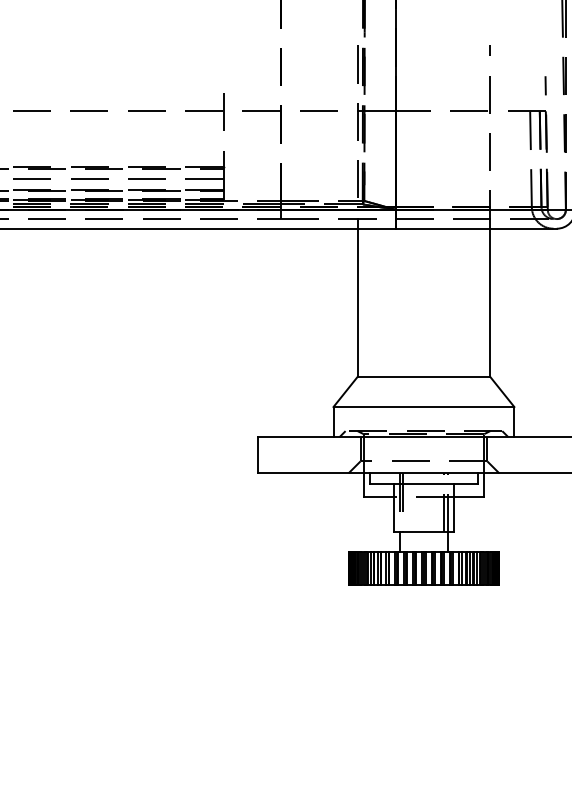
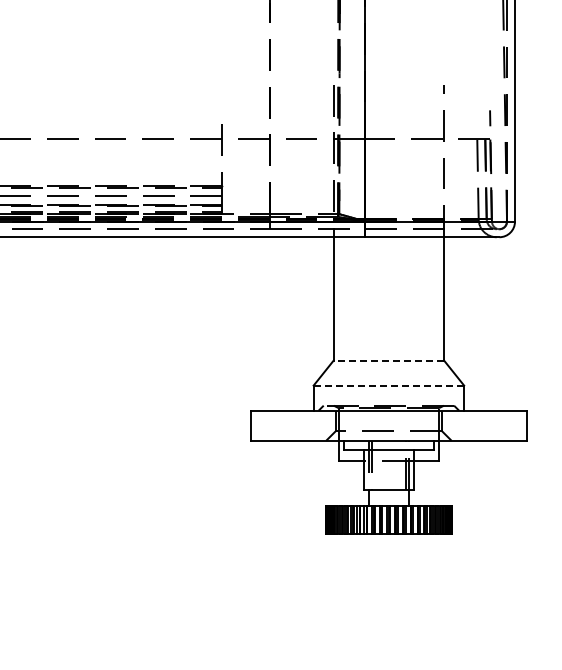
line: (423, 376) -> (388, 360), solid -> dashed
line: (423, 406) -> (388, 385), solid -> dashed

